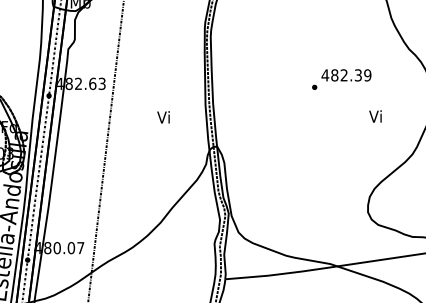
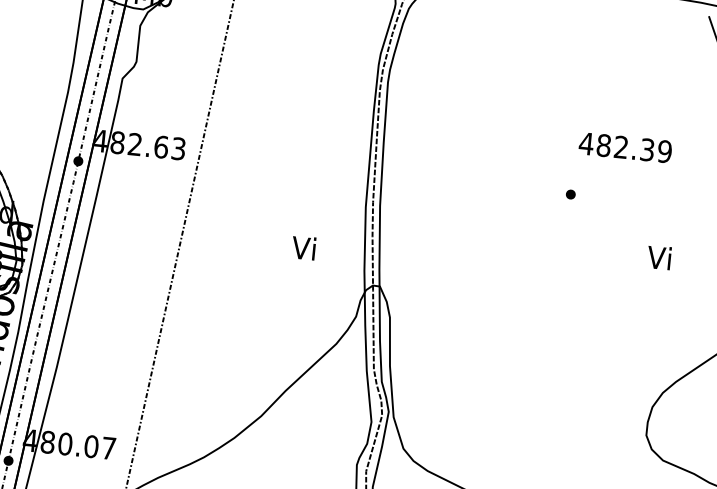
text: (346, 75) -> (625, 147), moved
text: (375, 116) -> (659, 257), moved
text: (163, 117) -> (303, 248), moved

